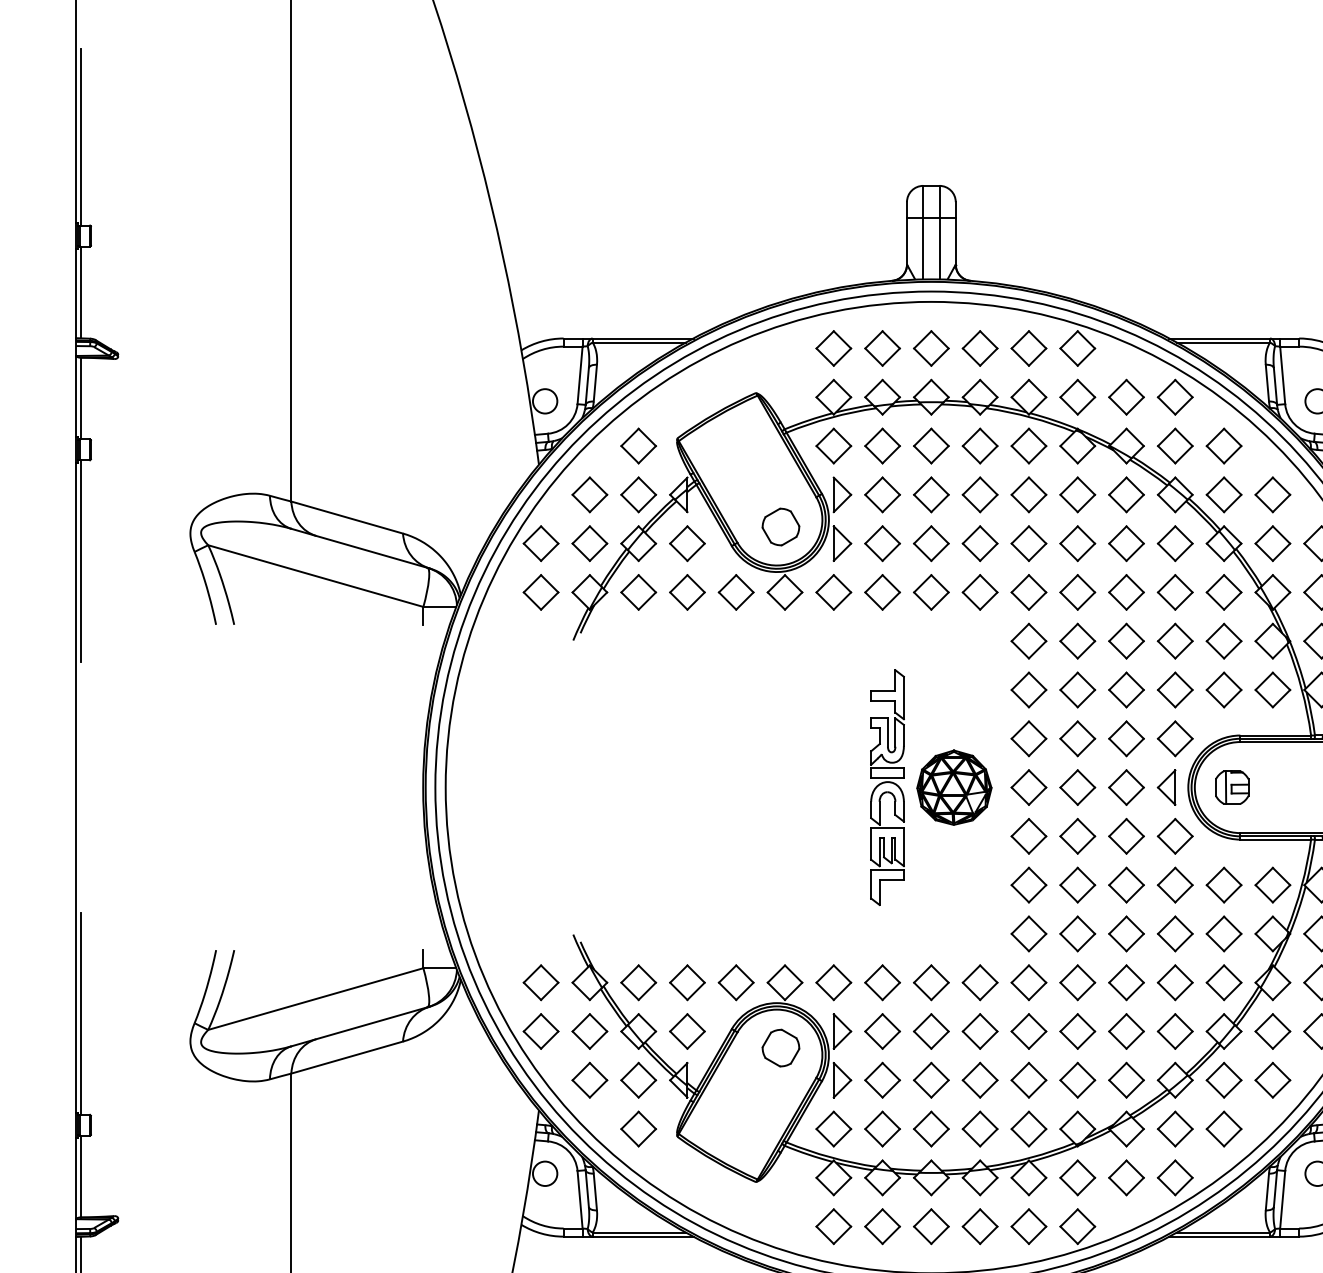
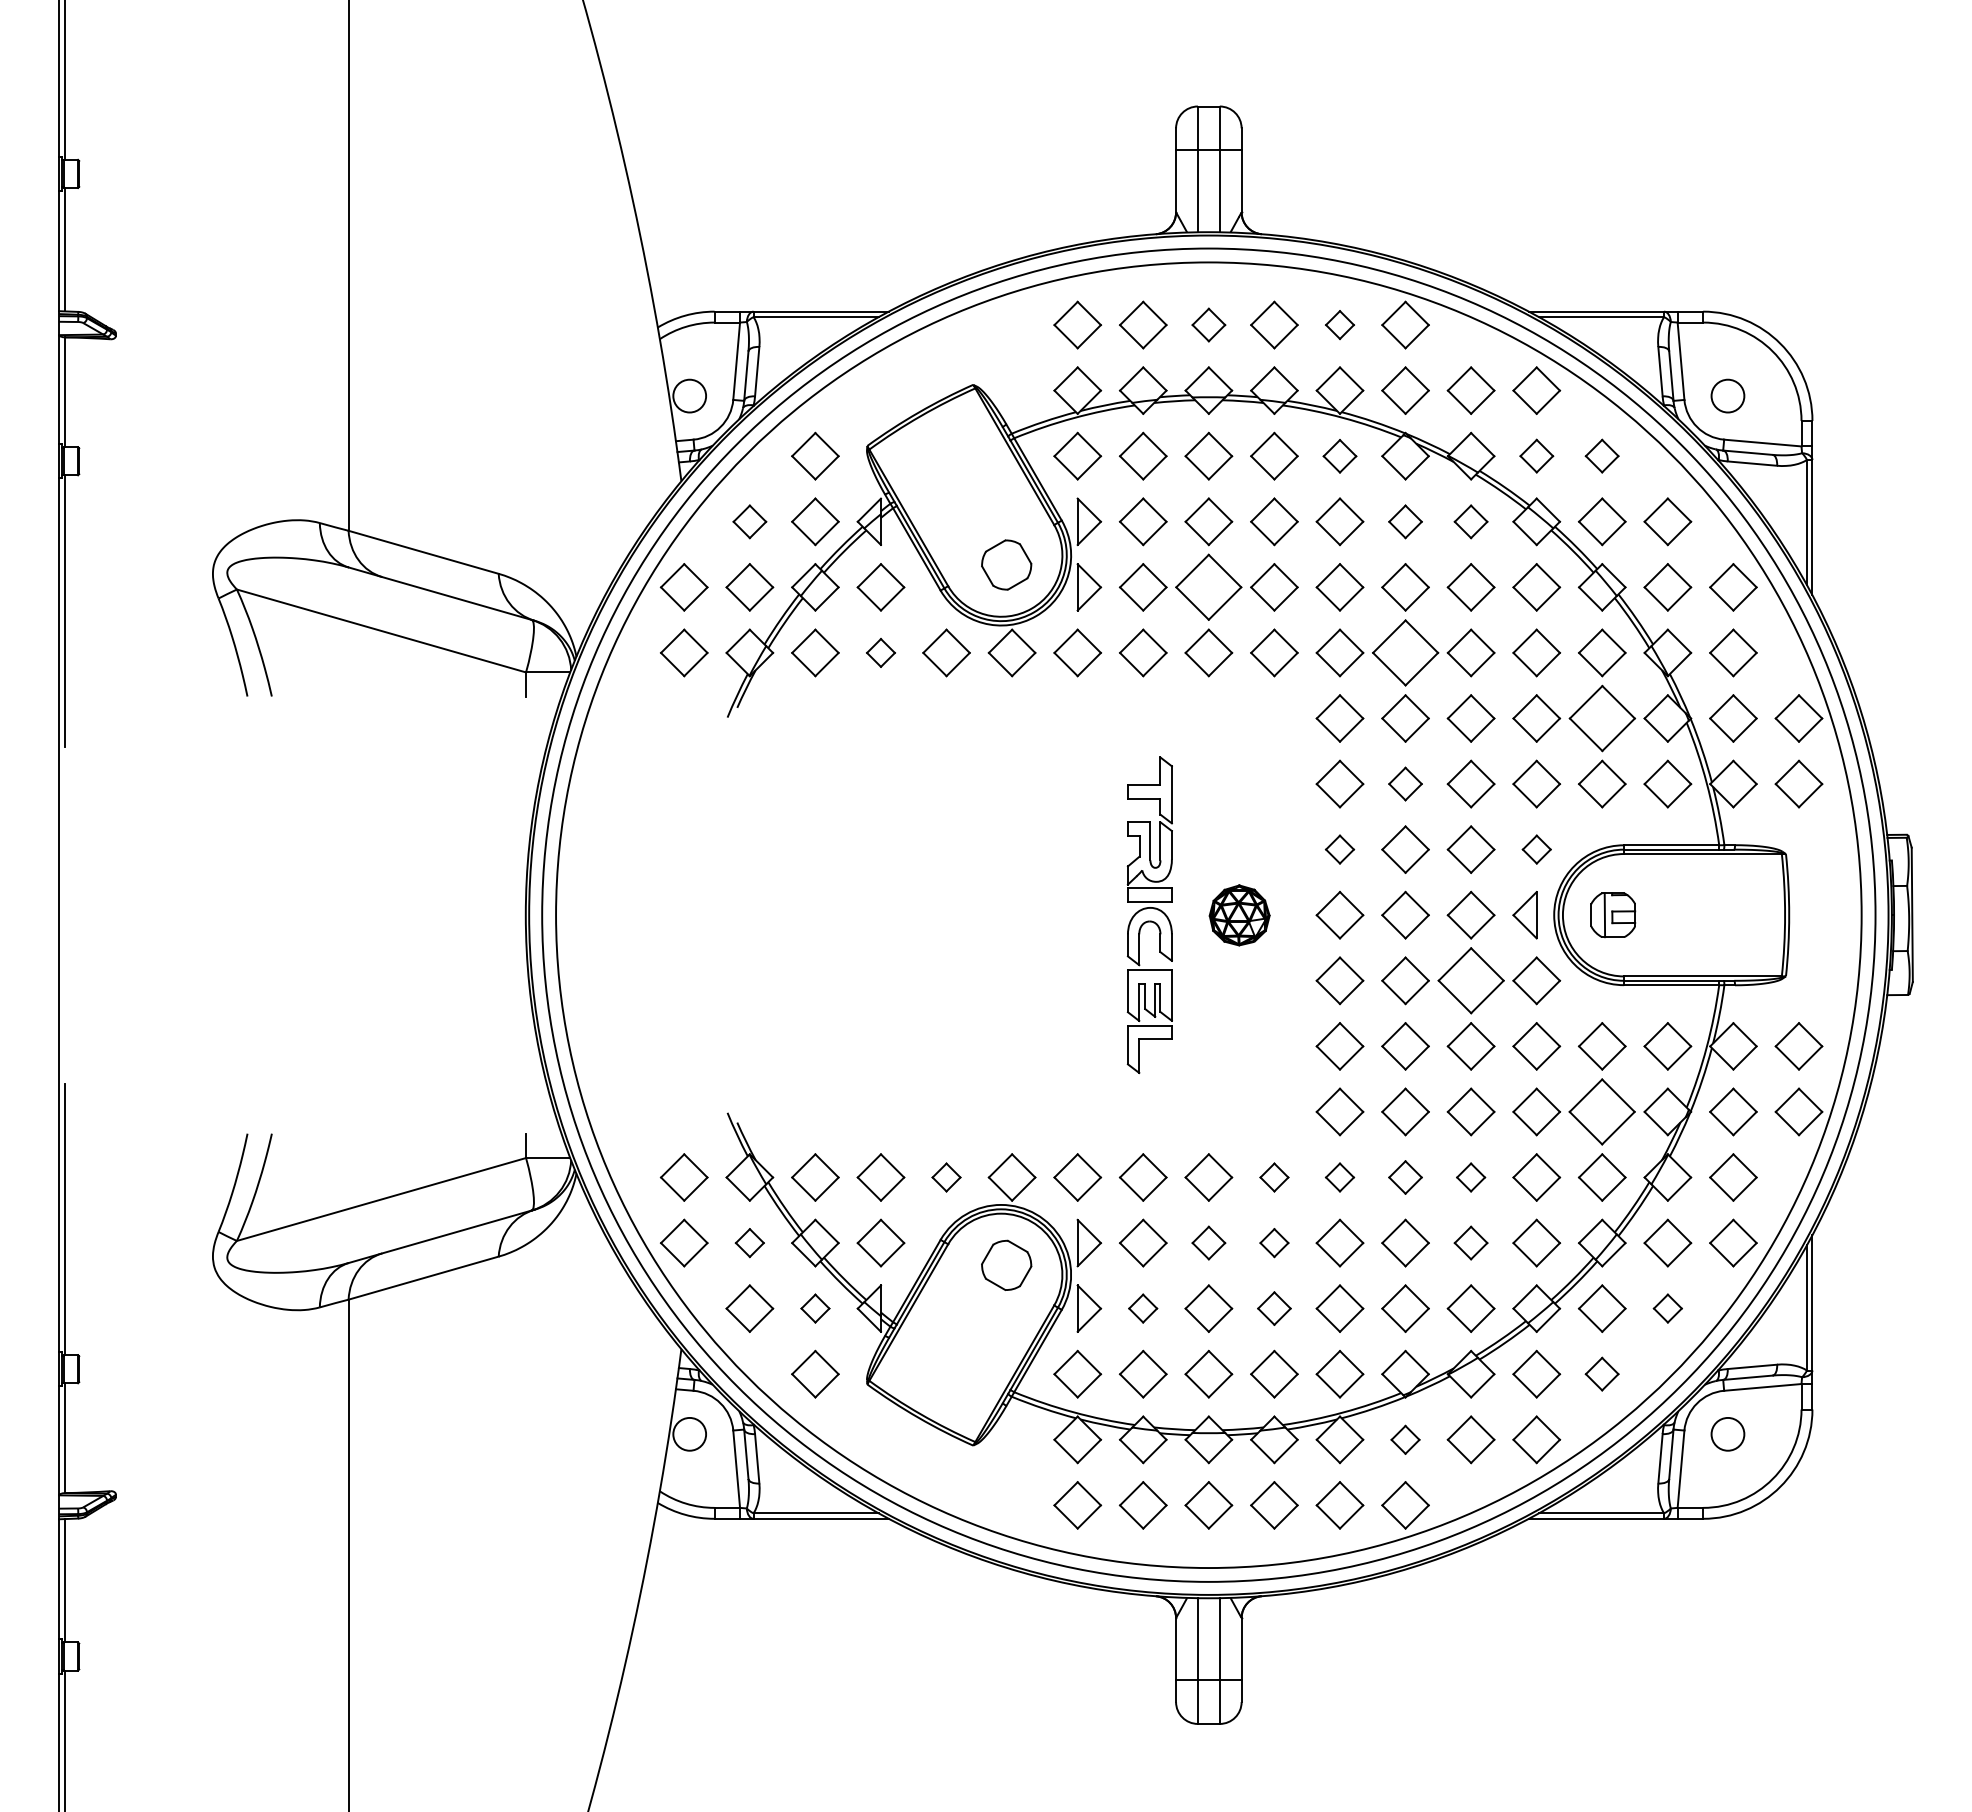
part: (931, 348) -> (1208, 324), size x0.7
part: (1028, 348) -> (1339, 324), size x0.6
part: (1175, 445) -> (1536, 455), size x0.7
part: (1223, 445) -> (1601, 455), size x0.7
part: (1028, 446) -> (1339, 456), size x0.7
part: (589, 494) -> (749, 521), size x0.7
part: (1077, 494) -> (1405, 521), size x0.7
part: (1126, 494) -> (1470, 521), size x0.7
part: (931, 543) -> (1208, 587), size x1.4
part: (687, 592) -> (880, 652), size x0.6
part: (1077, 592) -> (1405, 652), size x1.4
part: (1223, 641) -> (1601, 718), size x1.4
part: (1077, 689) -> (1405, 783), size x0.7
part: (1028, 738) -> (1339, 849), size x0.6
part: (1175, 738) -> (1536, 849), size x0.6
part: (954, 787) -> (1239, 915), size x0.6
part: (1126, 836) -> (1470, 980), size x1.4
part: (1224, 933) -> (1602, 1111), size x1.4
part: (736, 982) -> (946, 1177), size x0.6
part: (980, 982) -> (1274, 1177), size x0.6
part: (1028, 982) -> (1339, 1177), size x0.6
part: (1077, 982) -> (1405, 1177), size x0.7
part: (1126, 982) -> (1470, 1177), size x0.6
part: (589, 1031) -> (749, 1242), size x0.6
part: (931, 1031) -> (1208, 1242), size x0.7
part: (980, 1031) -> (1274, 1242), size x0.6
part: (1126, 1031) -> (1470, 1242), size x0.7
part: (638, 1080) -> (815, 1308), size x0.6
part: (882, 1080) -> (1142, 1308), size x0.6
part: (980, 1080) -> (1274, 1308), size x0.7
part: (1272, 1080) -> (1667, 1308), size x0.6
part: (1223, 1128) -> (1601, 1373), size x0.7
part: (1077, 1177) -> (1405, 1439), size x0.6

